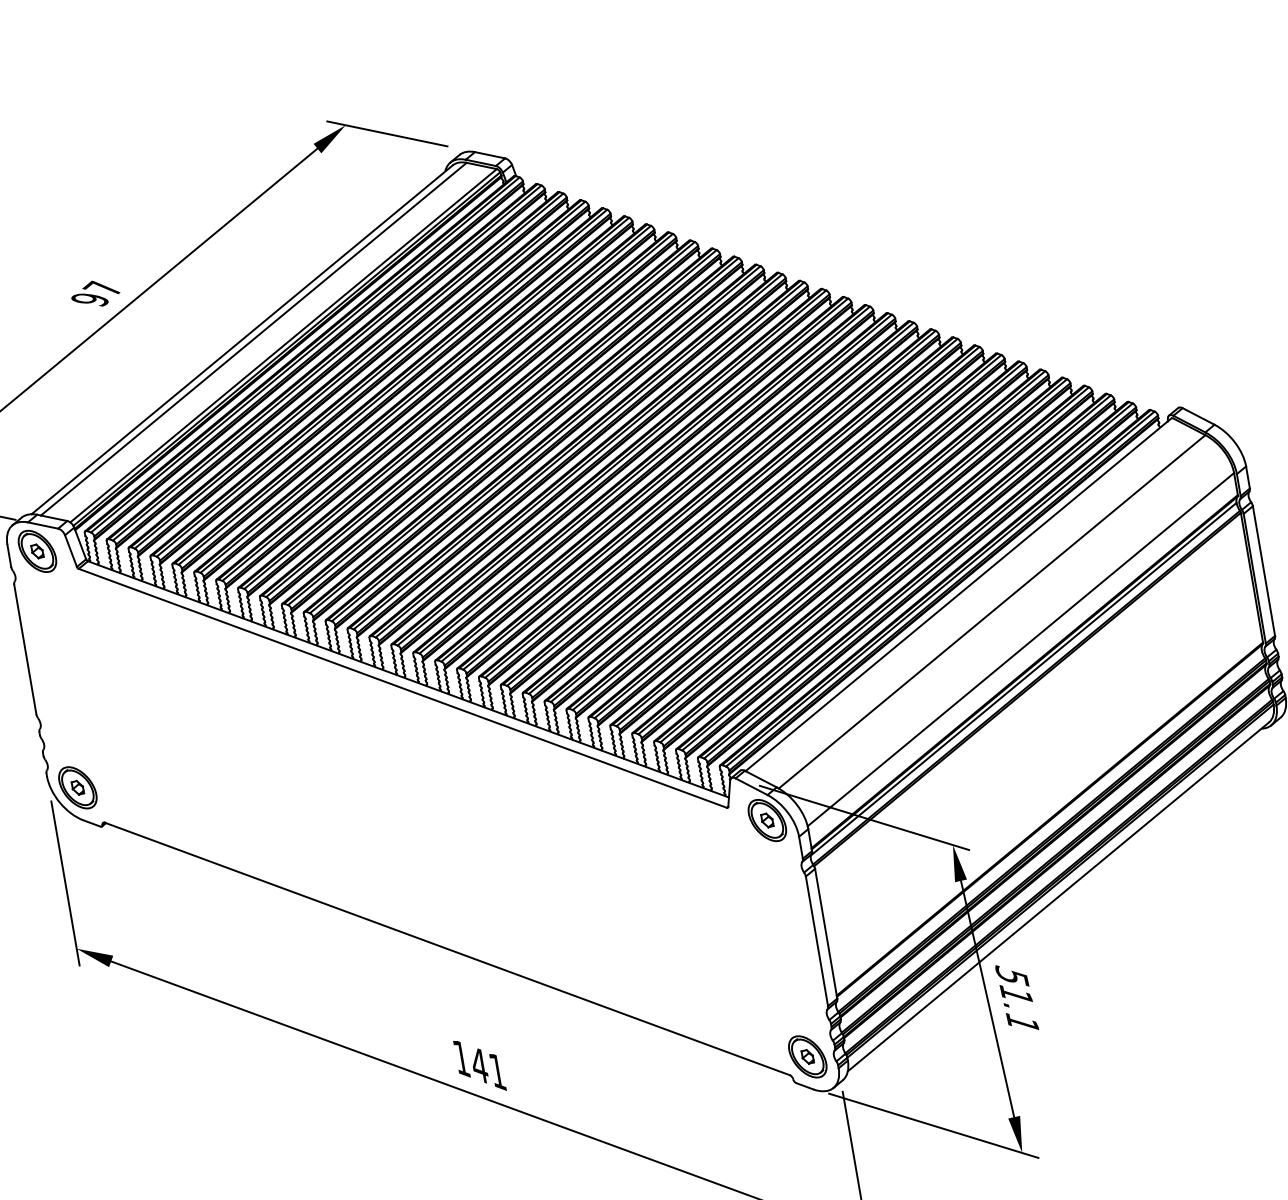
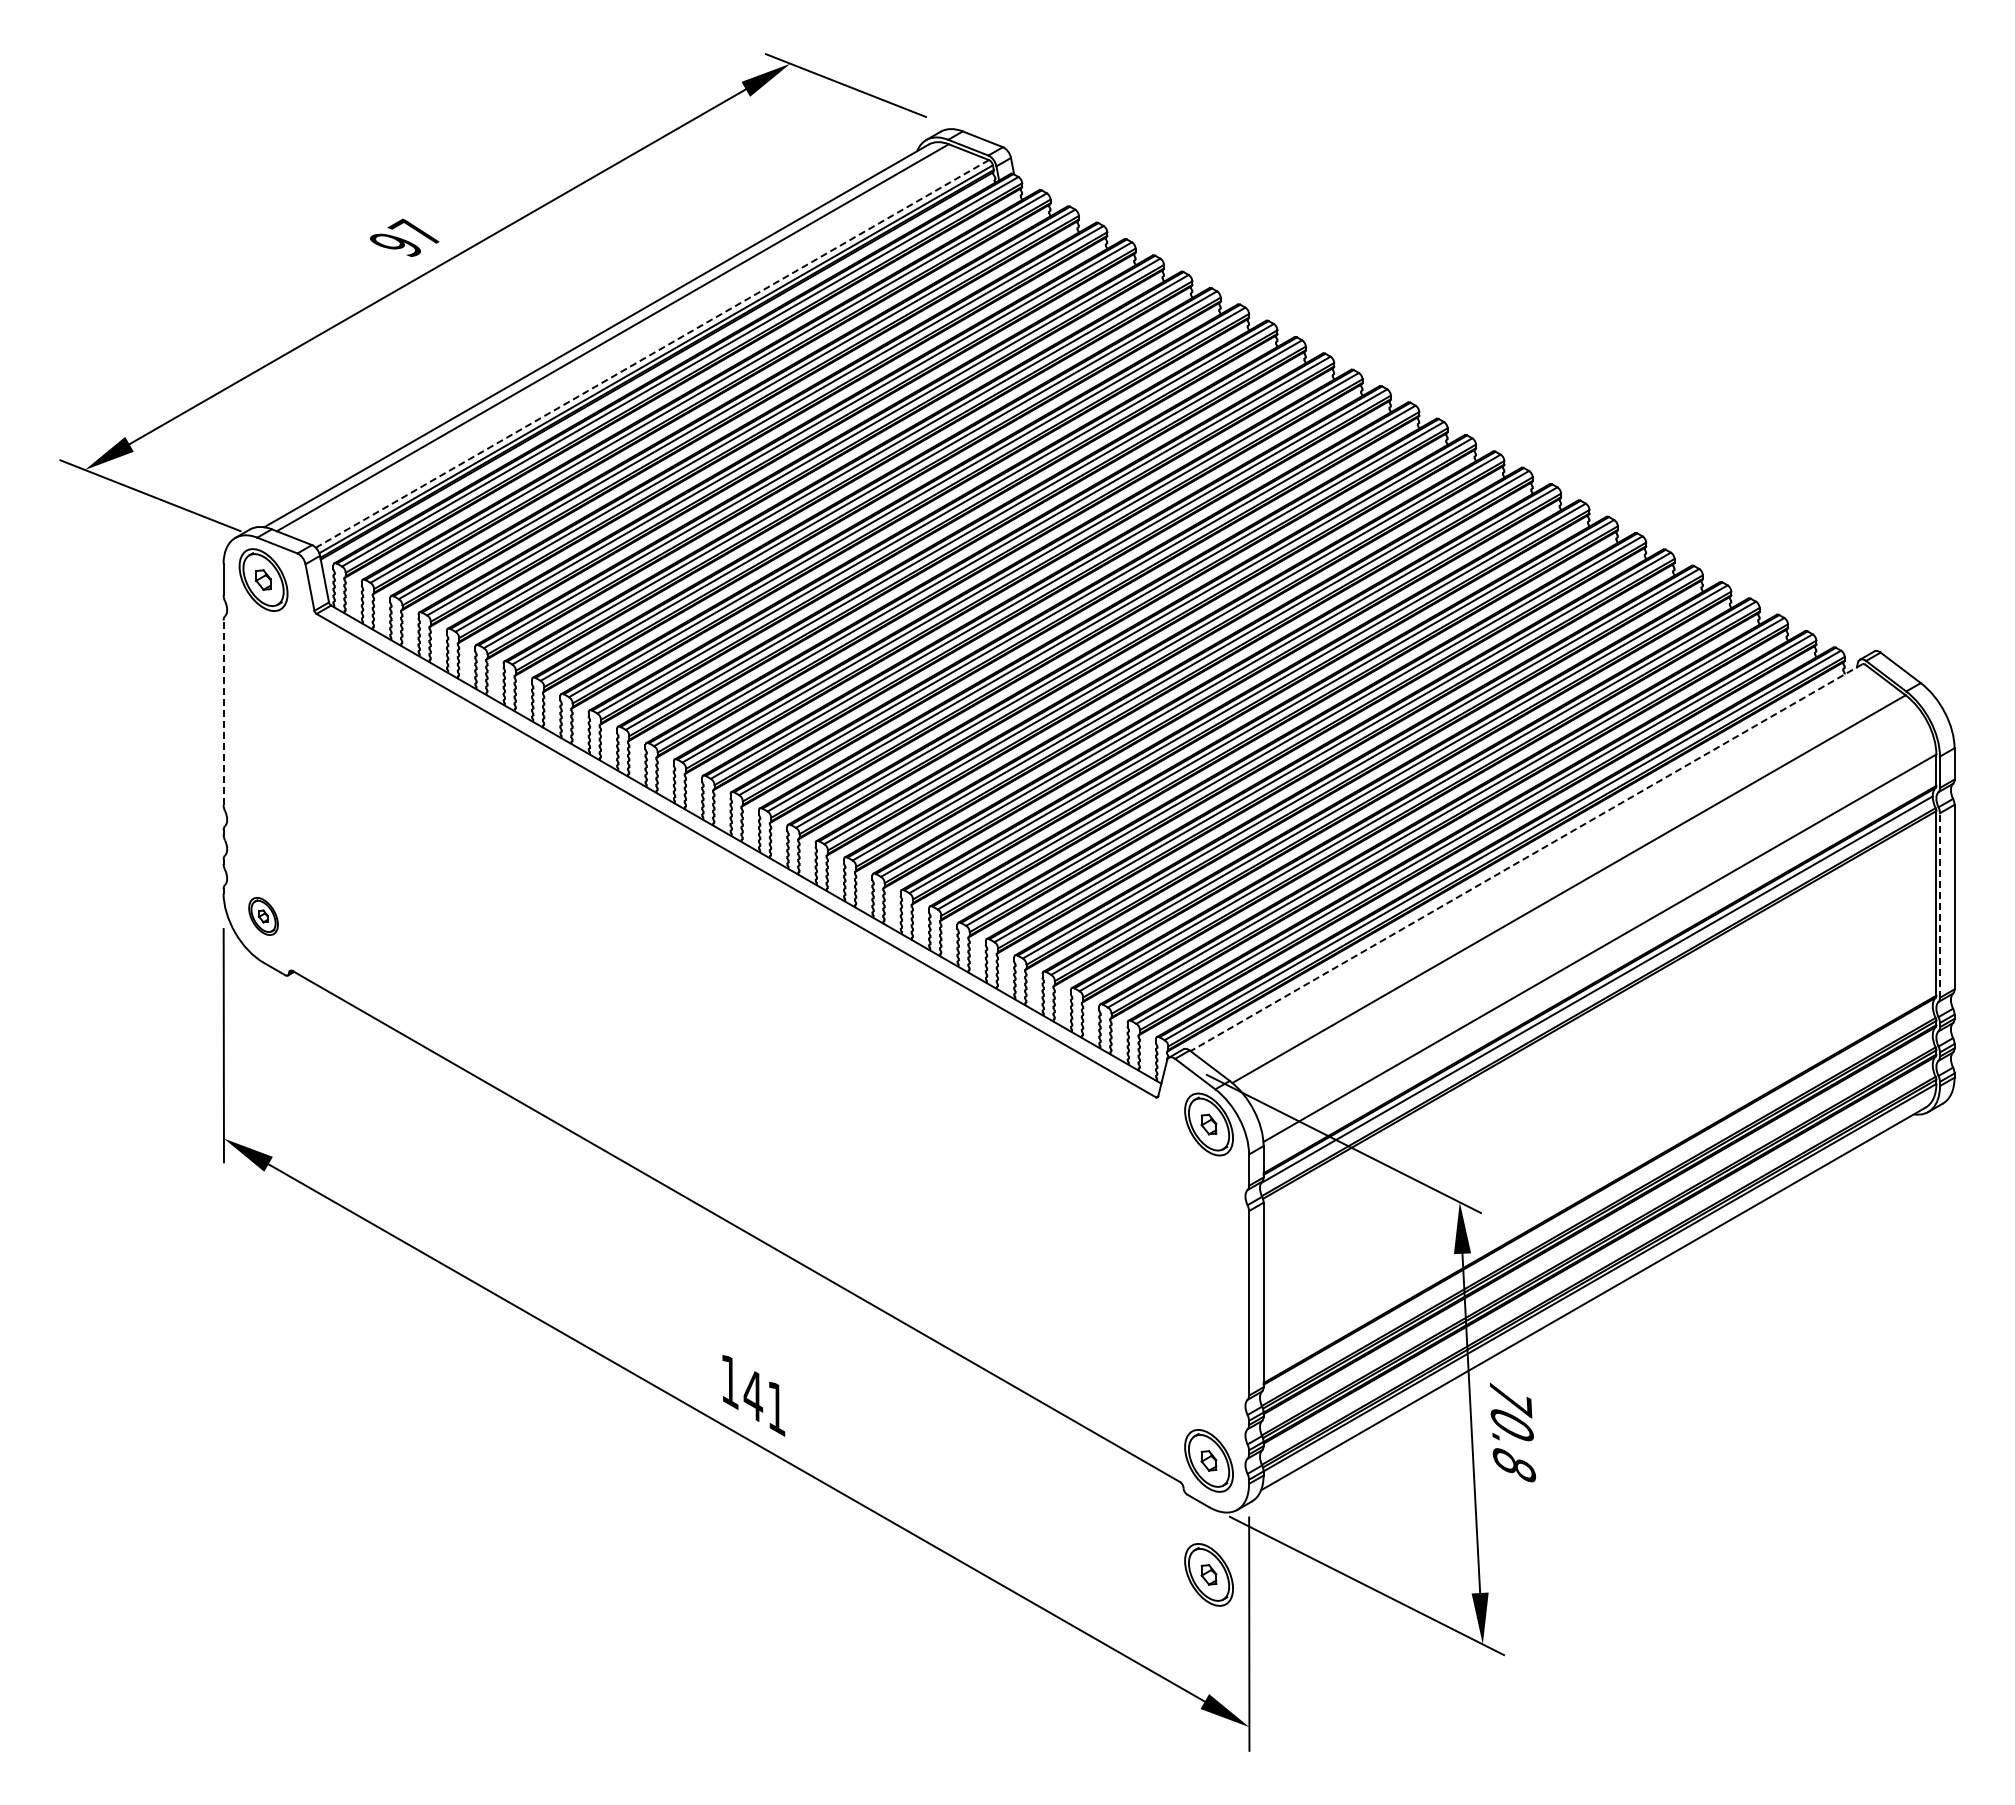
line: (283, 346) -> (651, 354), solid -> dashed
line: (1255, 577) -> (1940, 904), solid -> dashed
line: (958, 594) -> (1526, 857), solid -> dashed
line: (25, 649) -> (223, 712), solid -> dashed
part: (77, 787) -> (263, 916), size x0.6
text: (1017, 999) -> (1512, 1430), 51.1 -> 70.8
part: (821, 1136) -> (1208, 1574), added

